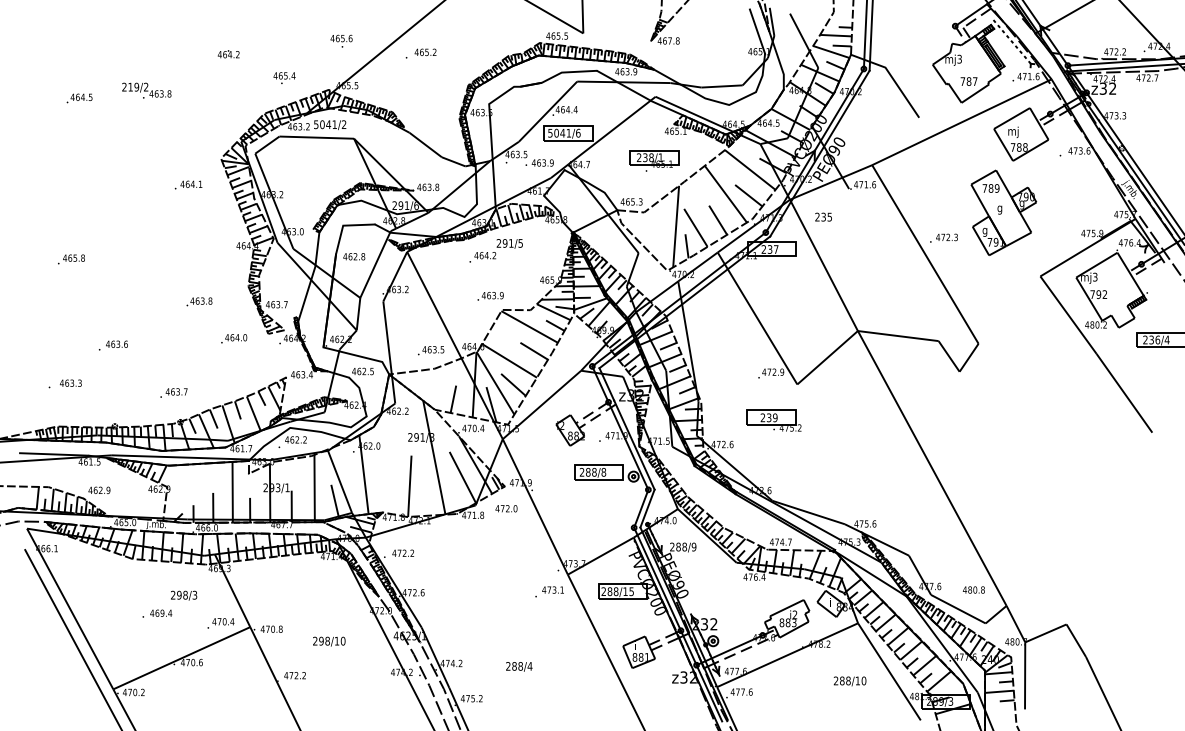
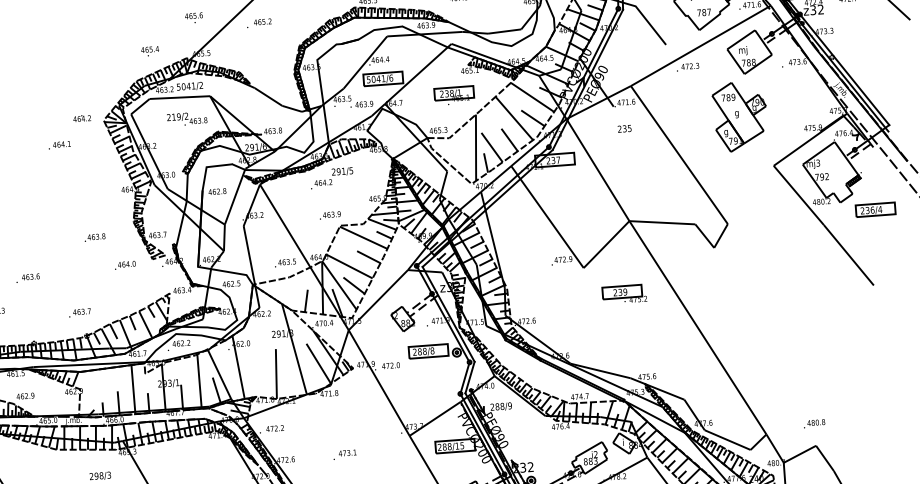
text: (228, 54) -> (81, 118), moved
text: (146, 90) -> (186, 118), moved
text: (188, 184) -> (59, 144), moved
text: (823, 216) -> (624, 128), moved
text: (943, 237) -> (687, 66), moved
part: (773, 420) -> (624, 294), moved
text: (506, 508) -> (391, 365), moved
text: (971, 590) -> (814, 423), moved
text: (549, 591) -> (344, 454), moved

